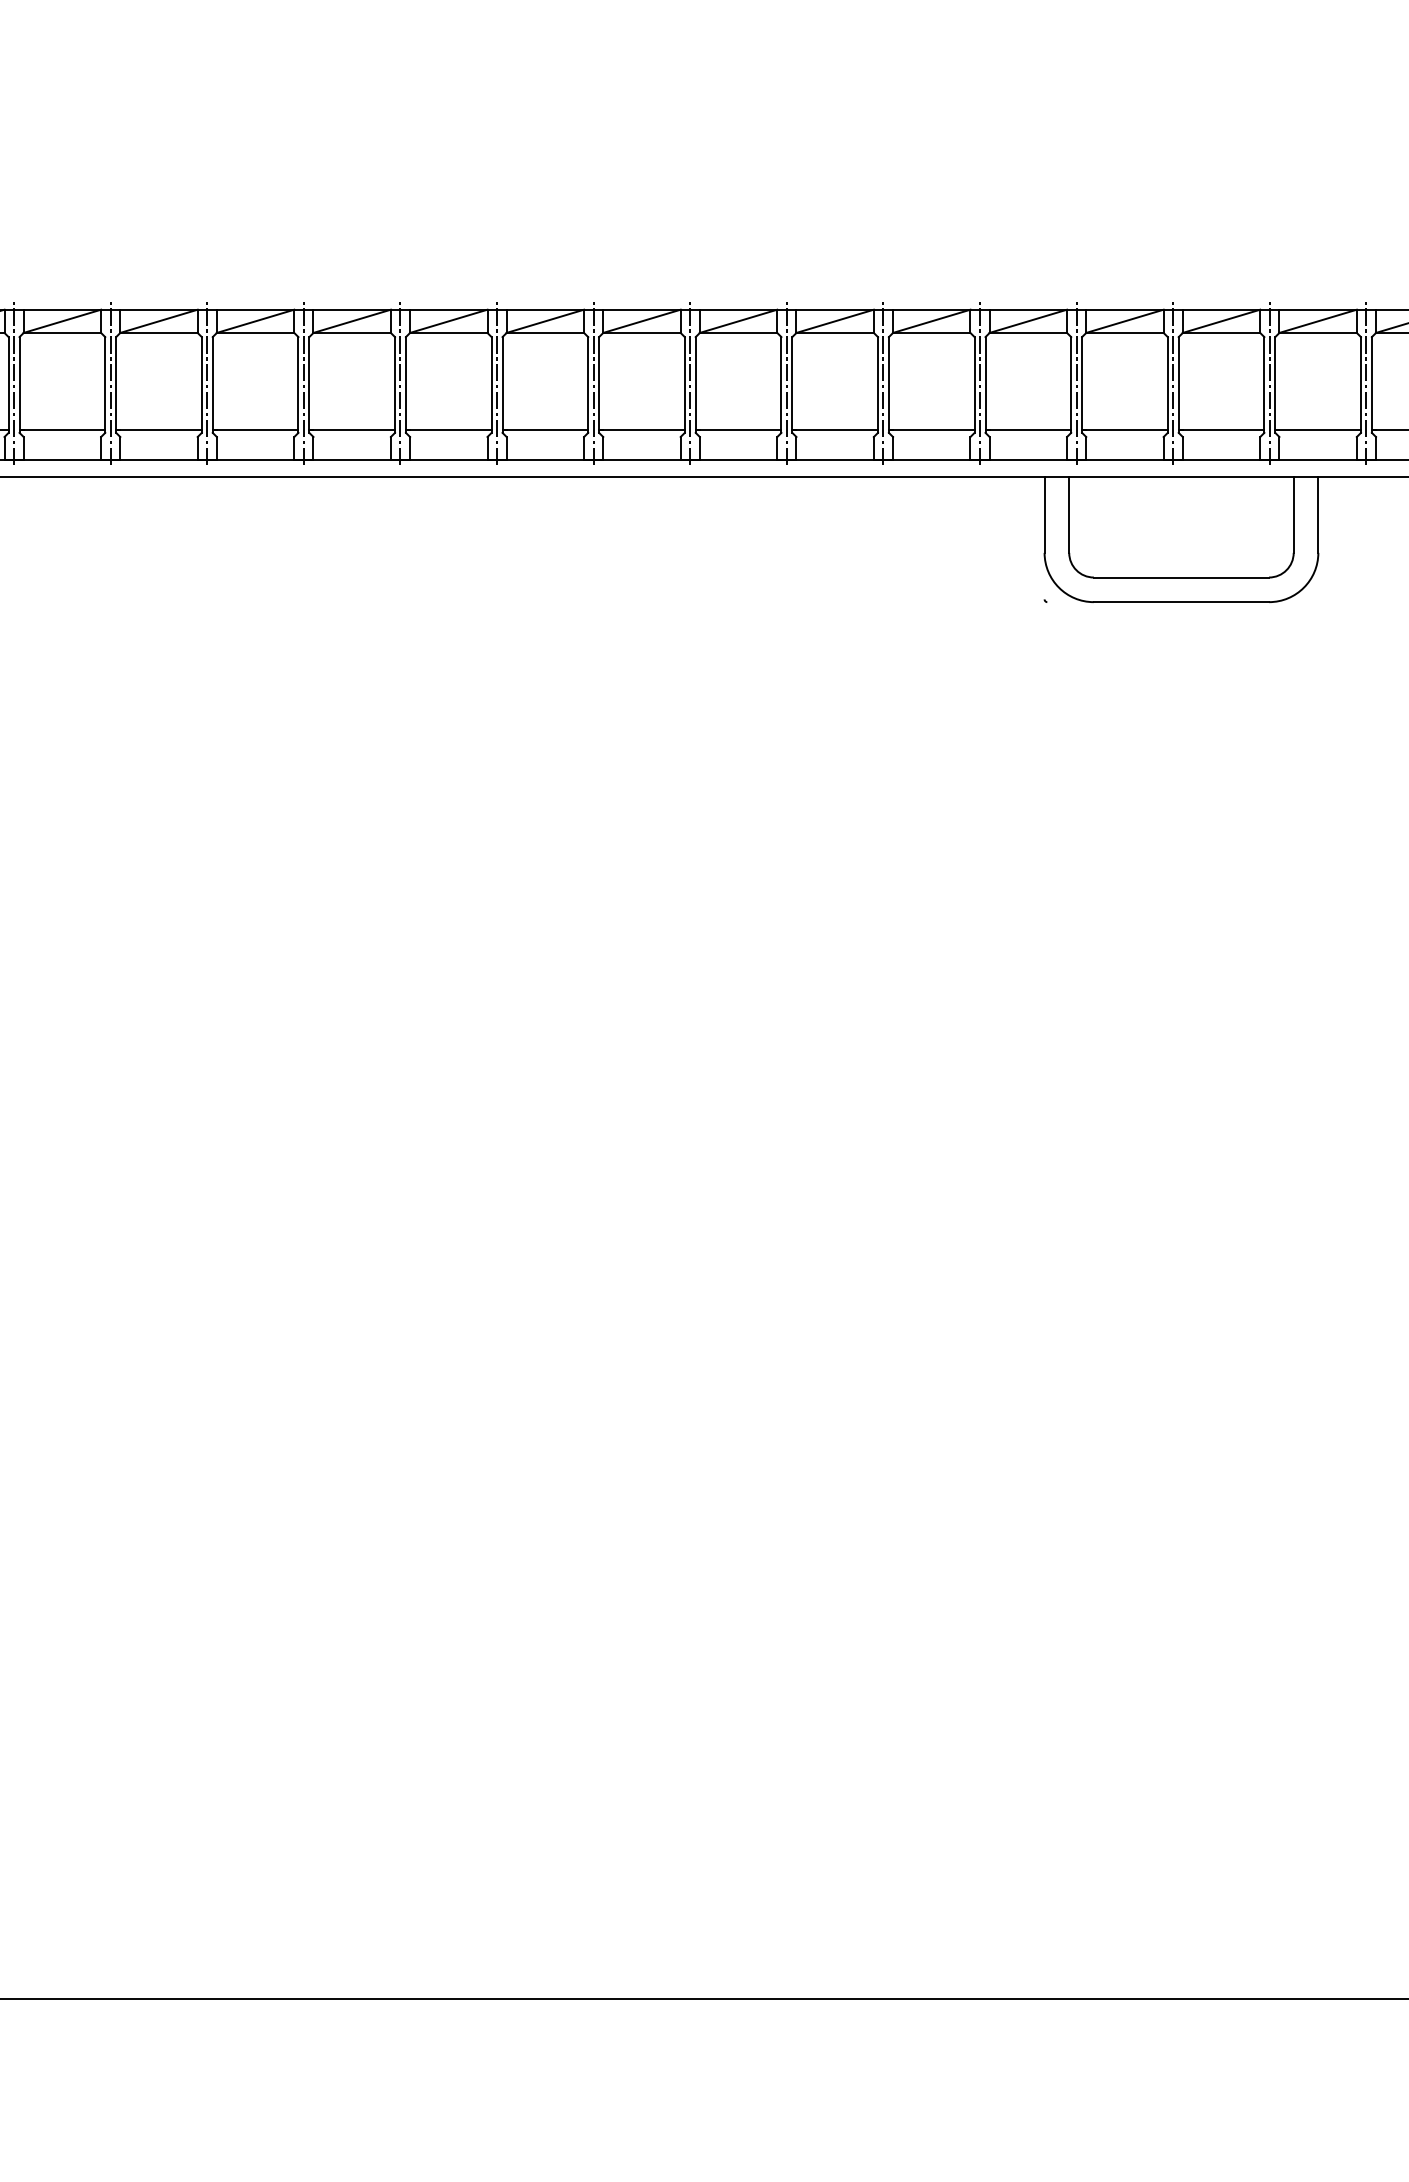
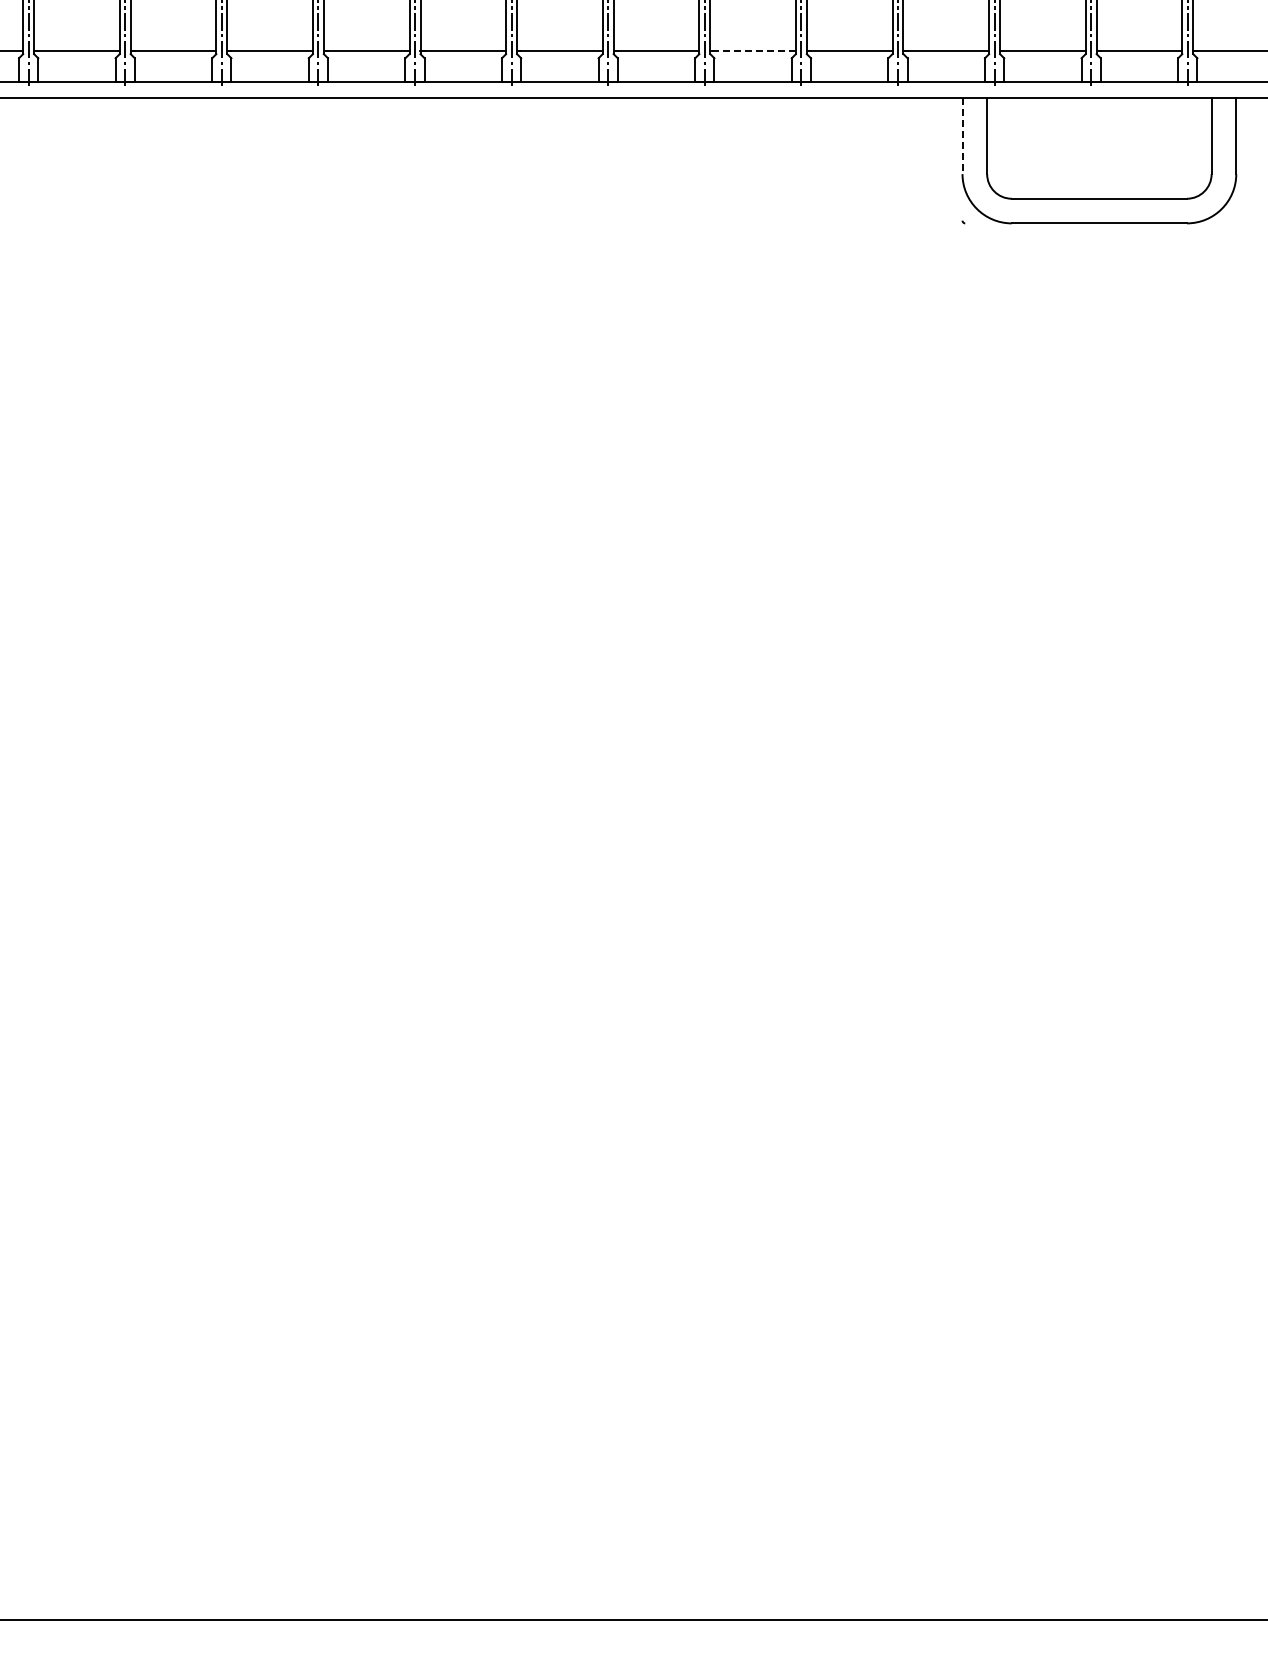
line: (835, 430) -> (753, 51), solid -> dashed
line: (1044, 515) -> (962, 136), solid -> dashed

